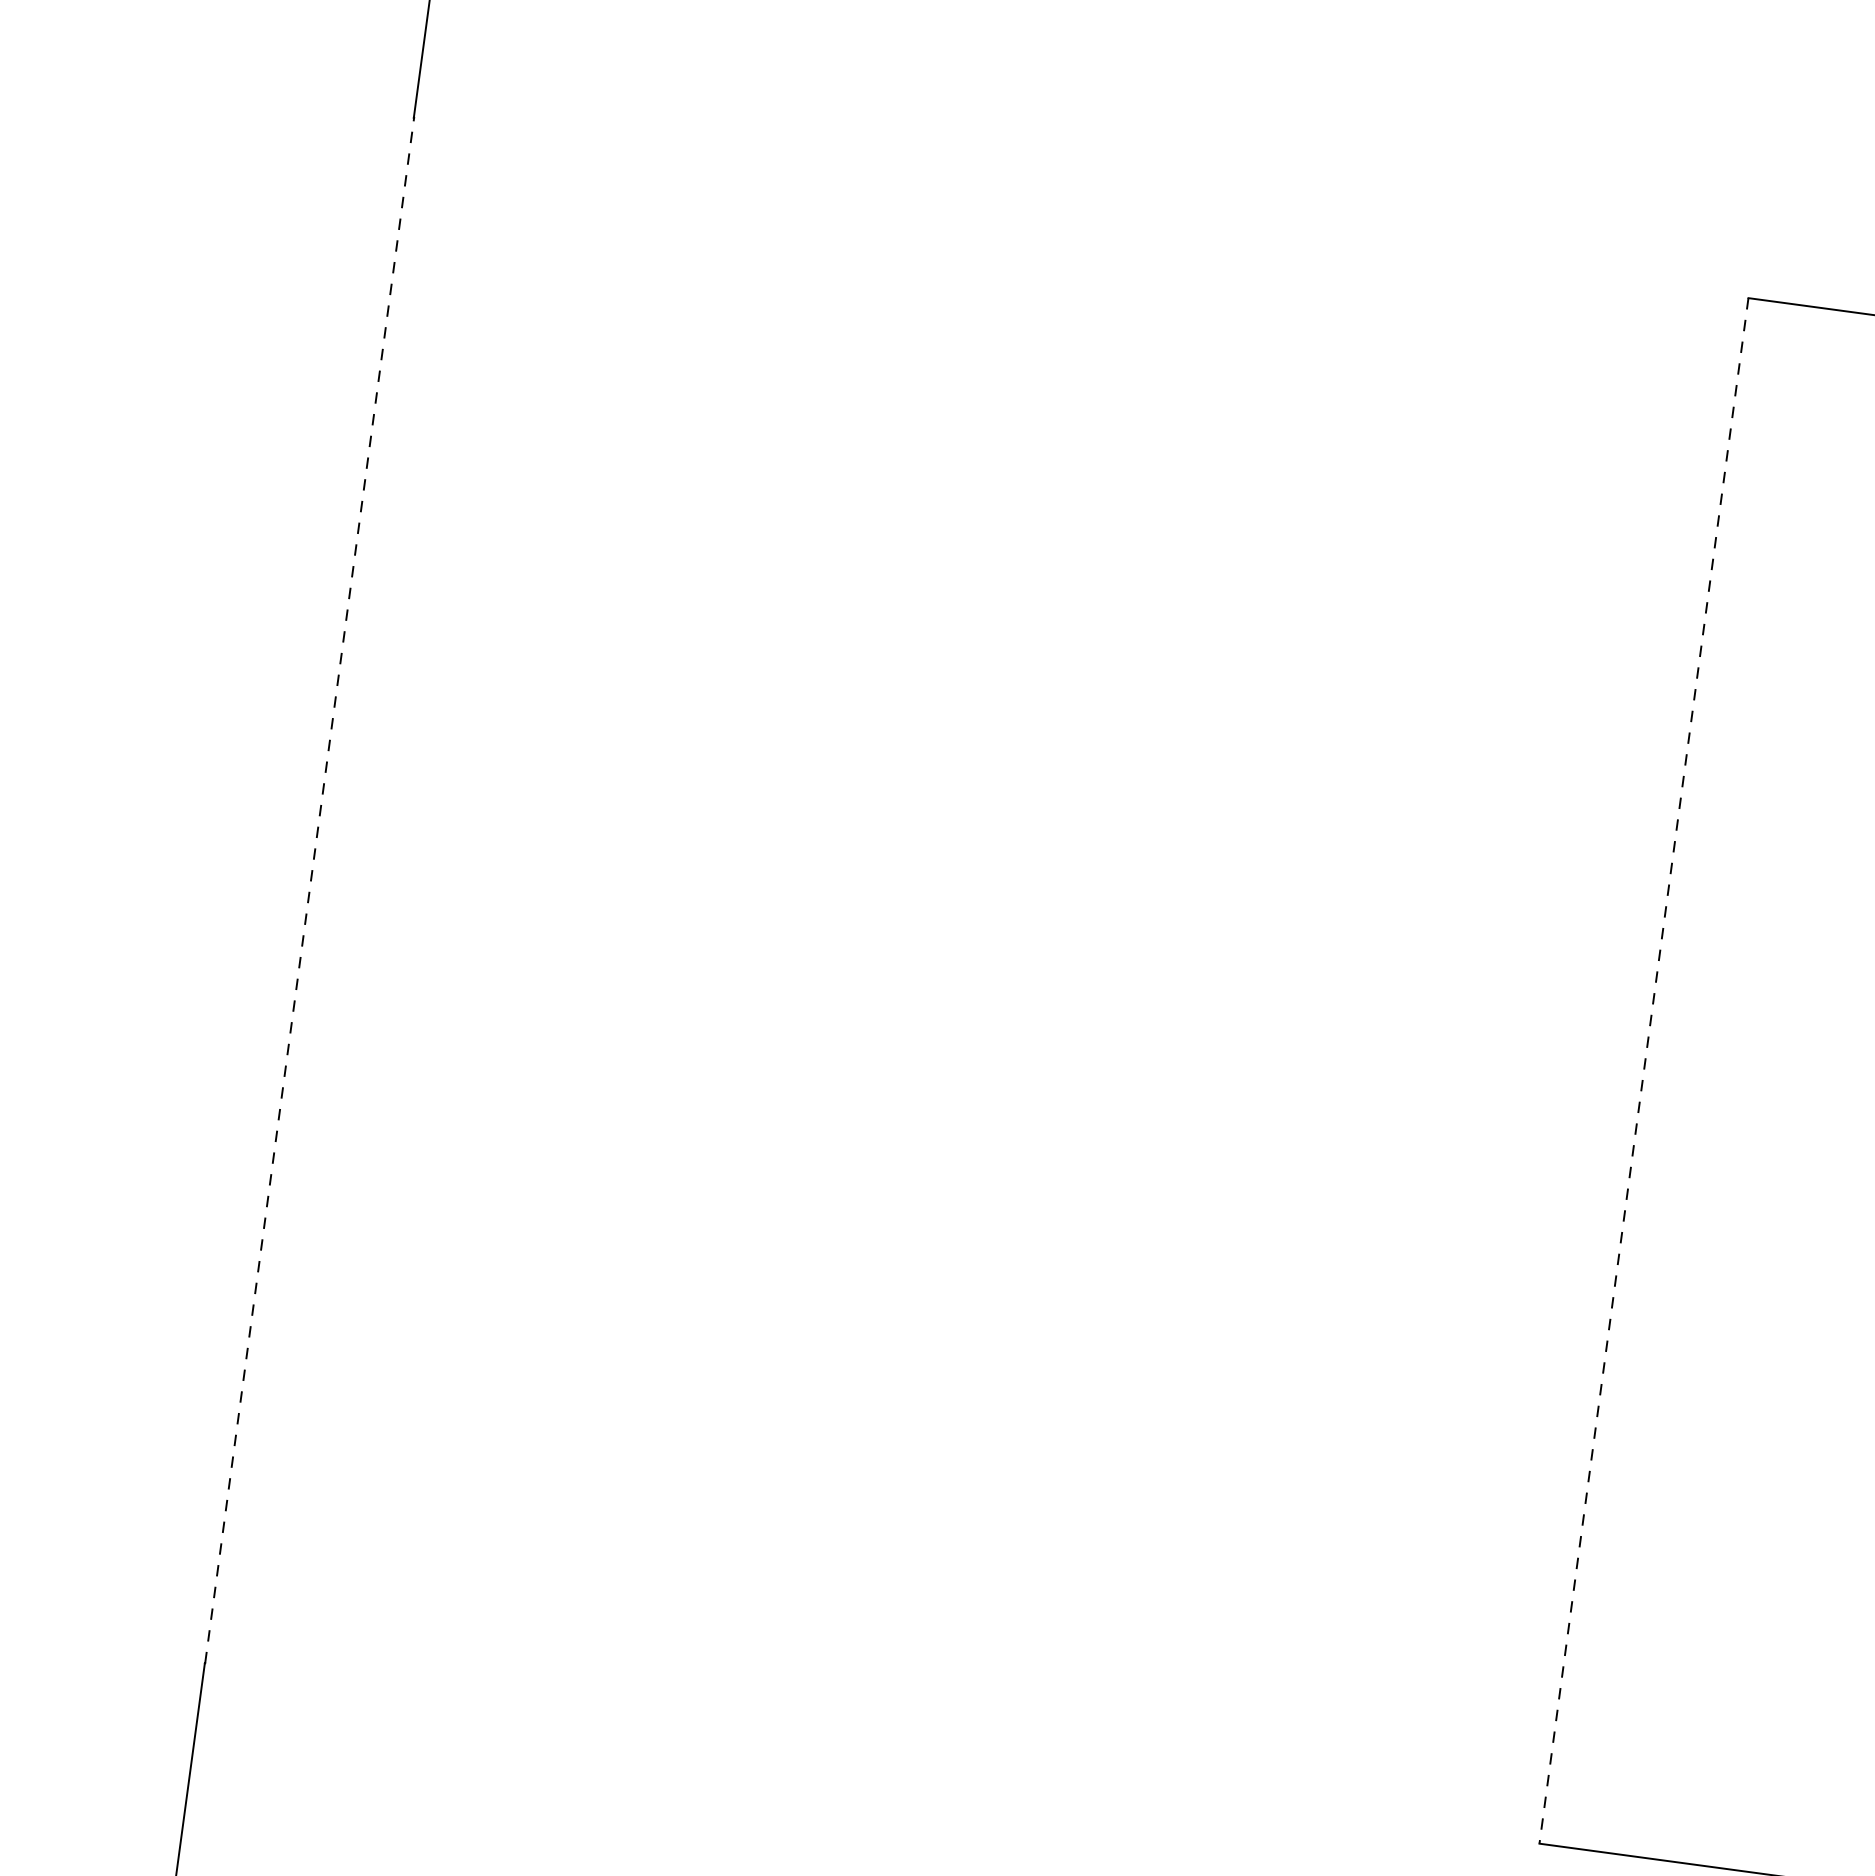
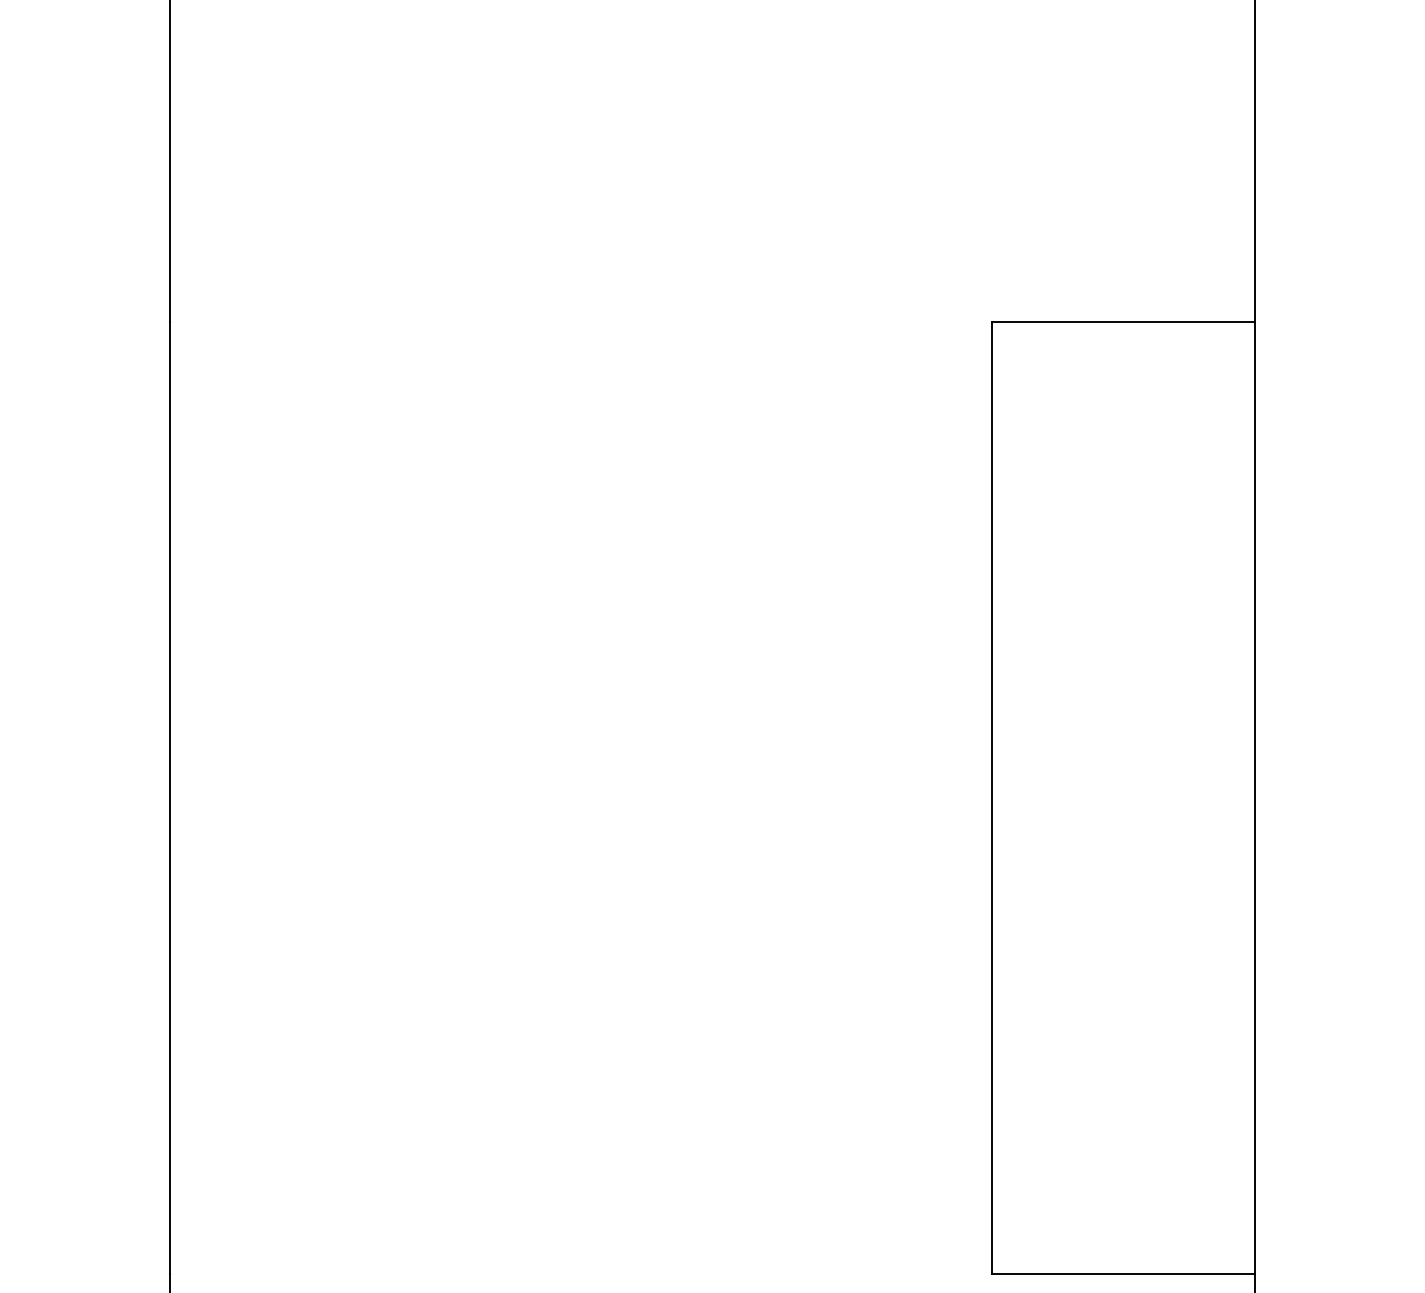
line: (309, 889) -> (170, 797), dashed -> solid
line: (1643, 1071) -> (992, 798), dashed -> solid

